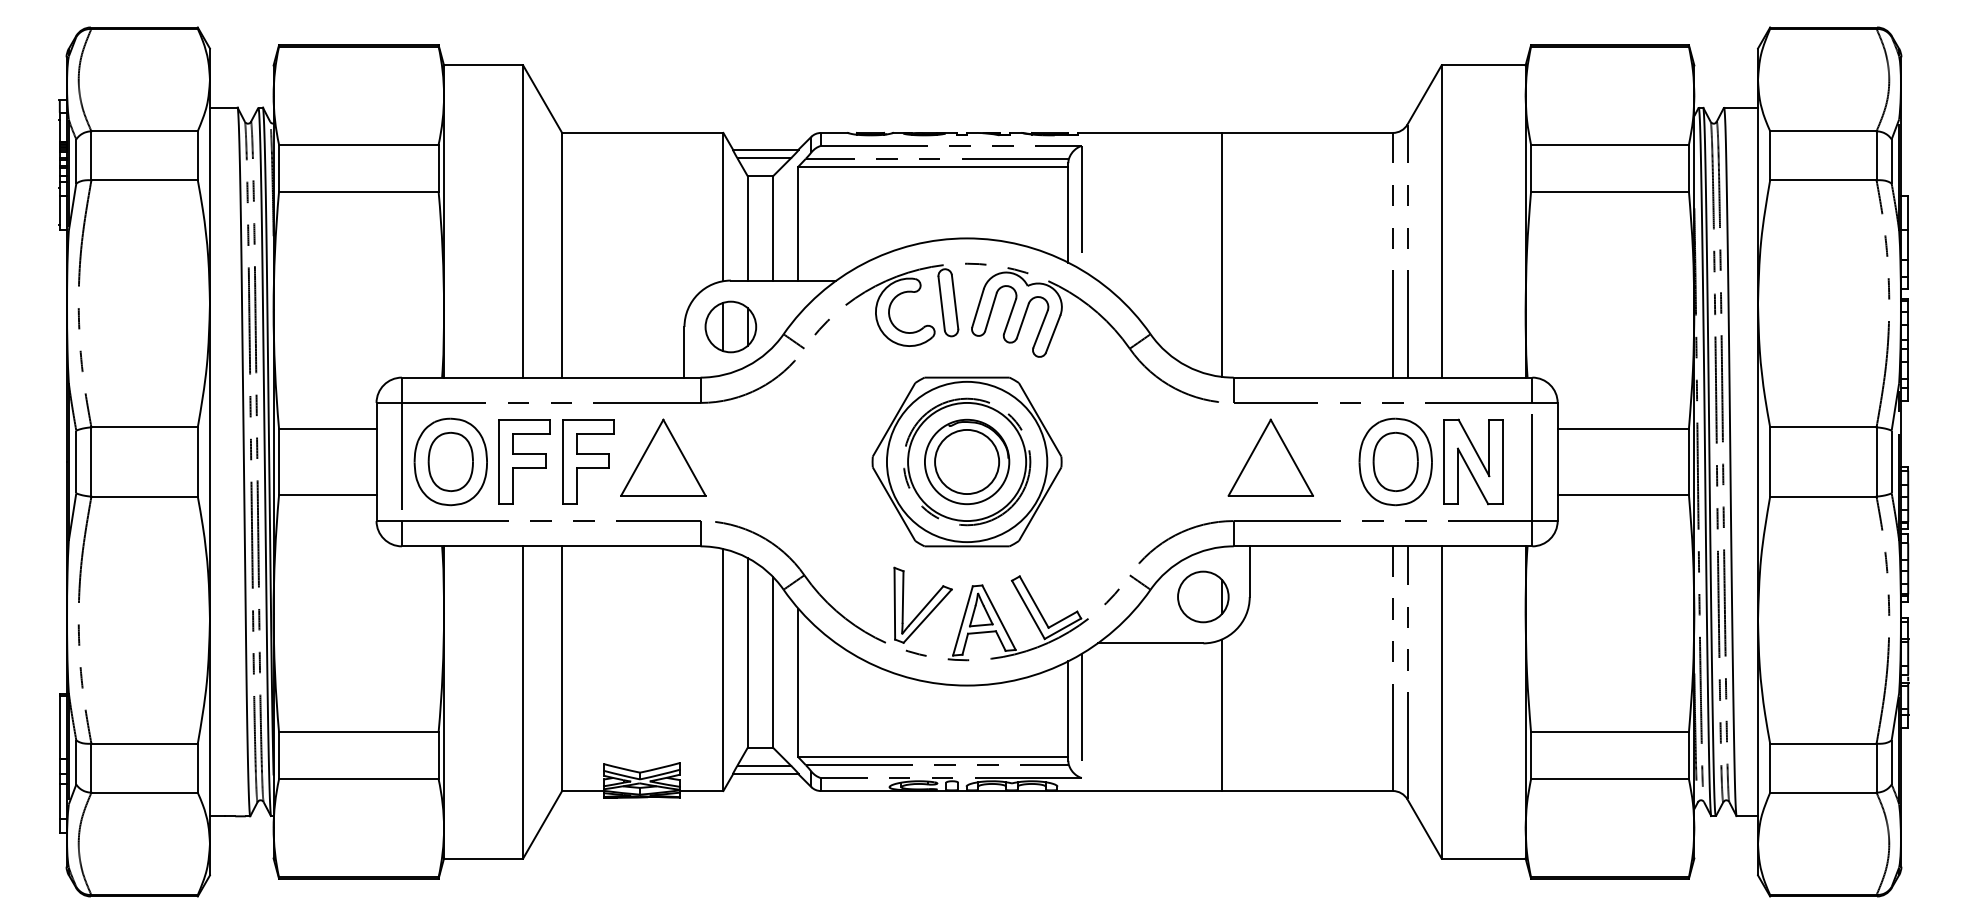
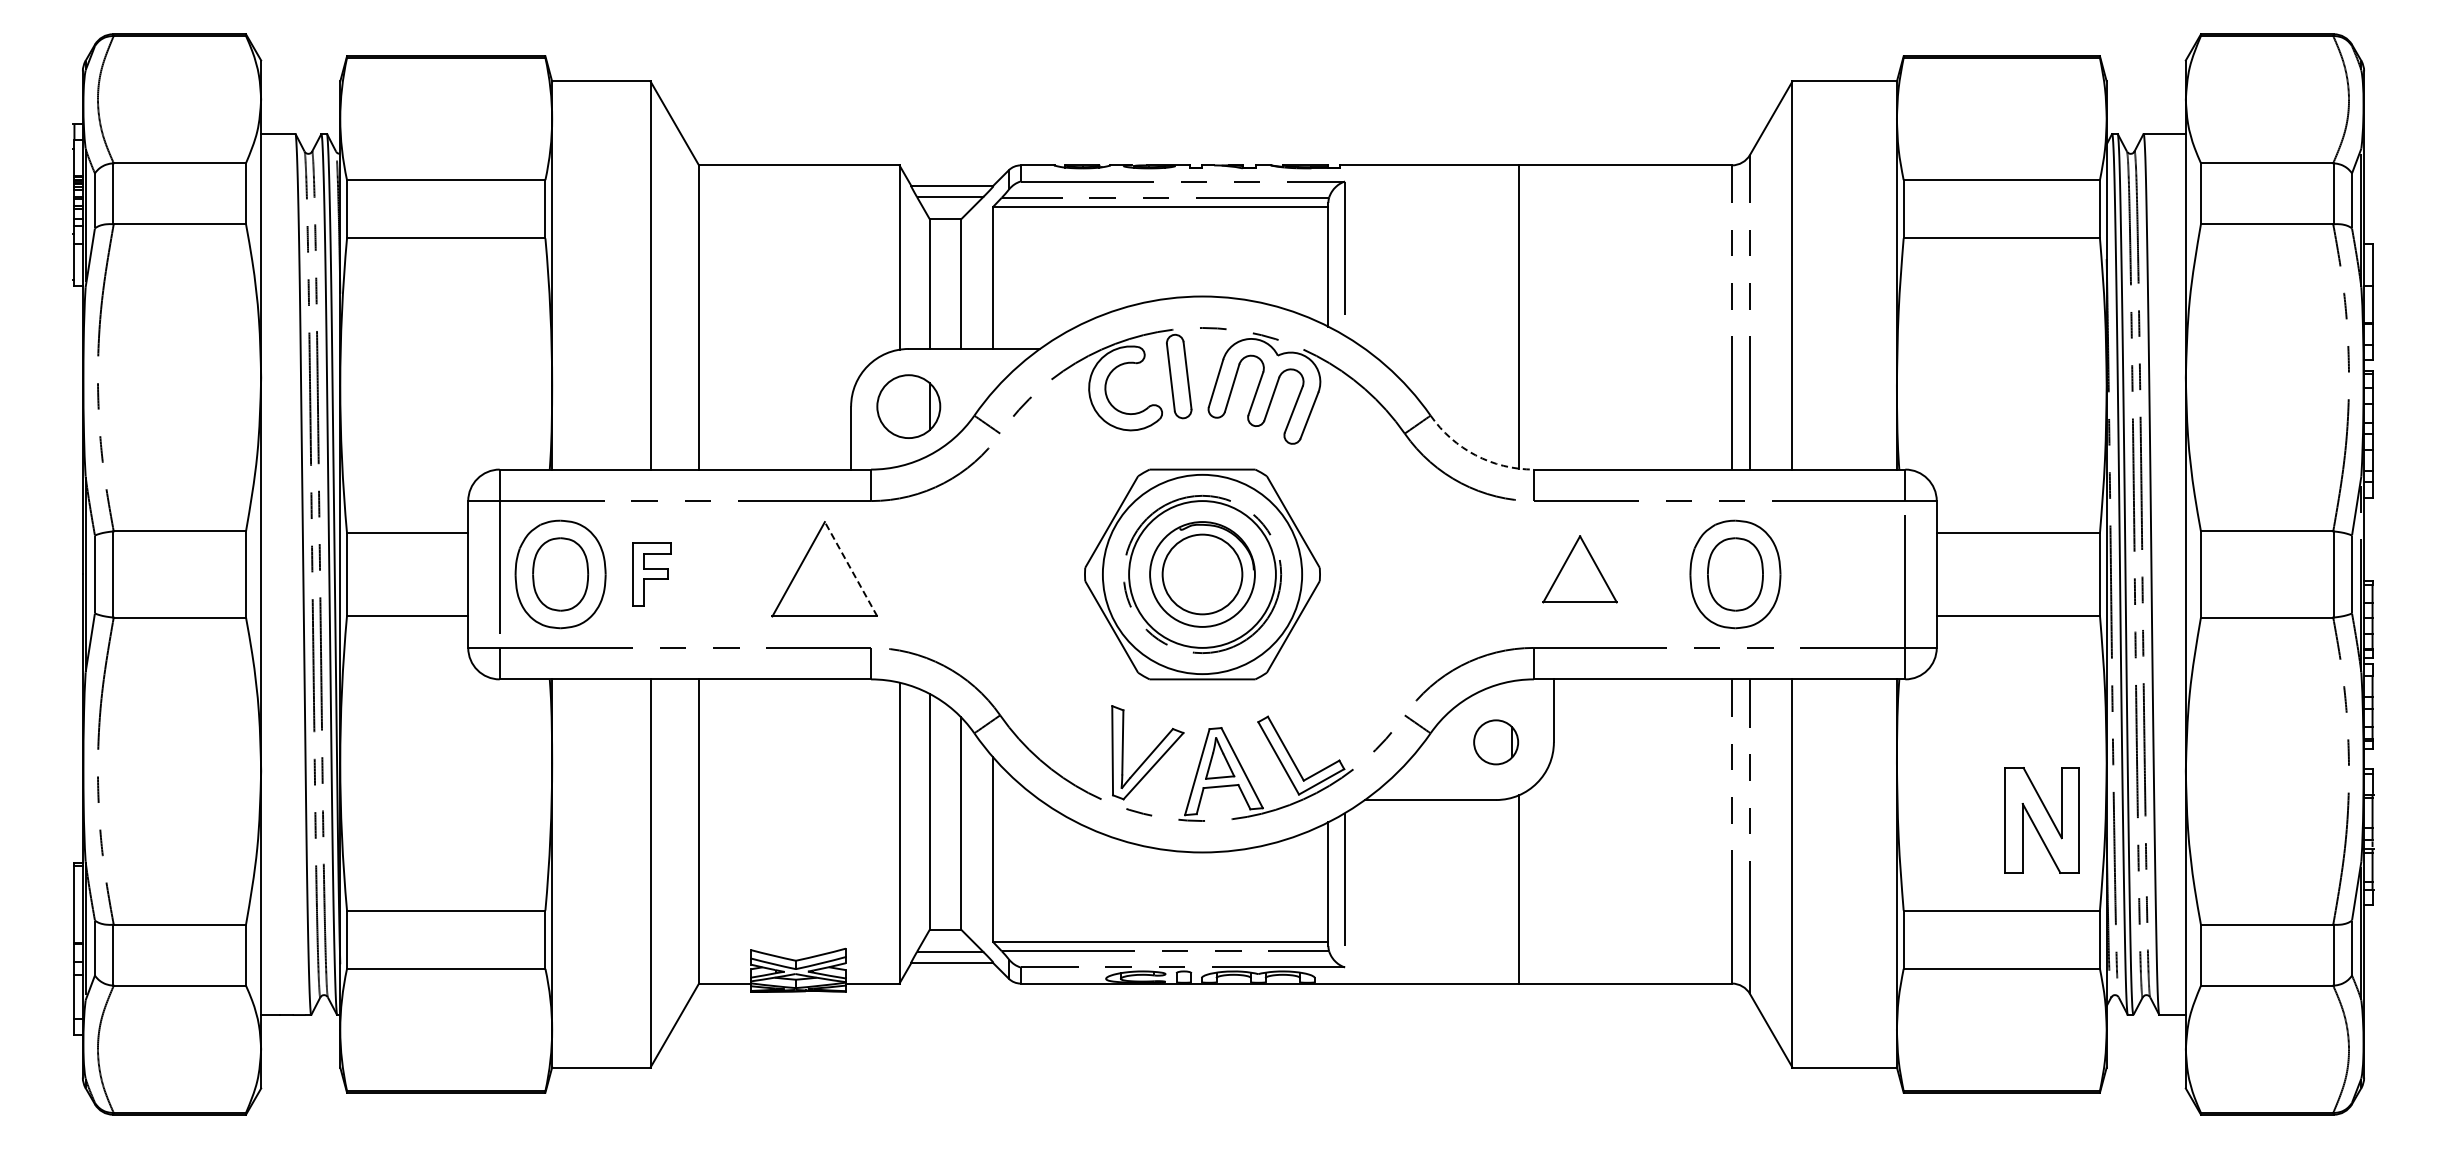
line: (723, 326) -> (899, 406), removed
arc: (1186, 366) -> (1475, 455), solid -> dashed
line: (684, 457) -> (851, 569), solid -> dashed
part: (1270, 457) -> (1579, 569), size x0.7
part: (523, 462) -> (651, 574), size x0.6
part: (588, 462) -> (731, 574), removed
part: (1473, 462) -> (2041, 820), moved
part: (1202, 597) -> (1495, 742), size x0.7

